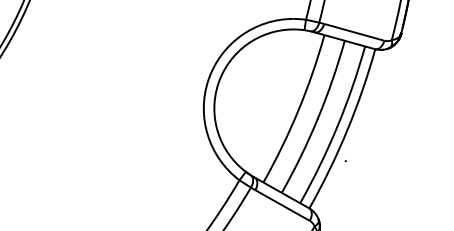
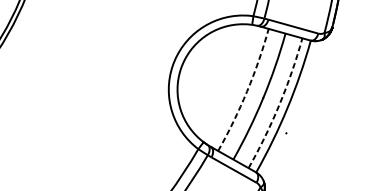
arc: (298, 110) -> (247, 91), solid -> dashed
arc: (337, 126) -> (279, 104), solid -> dashed

